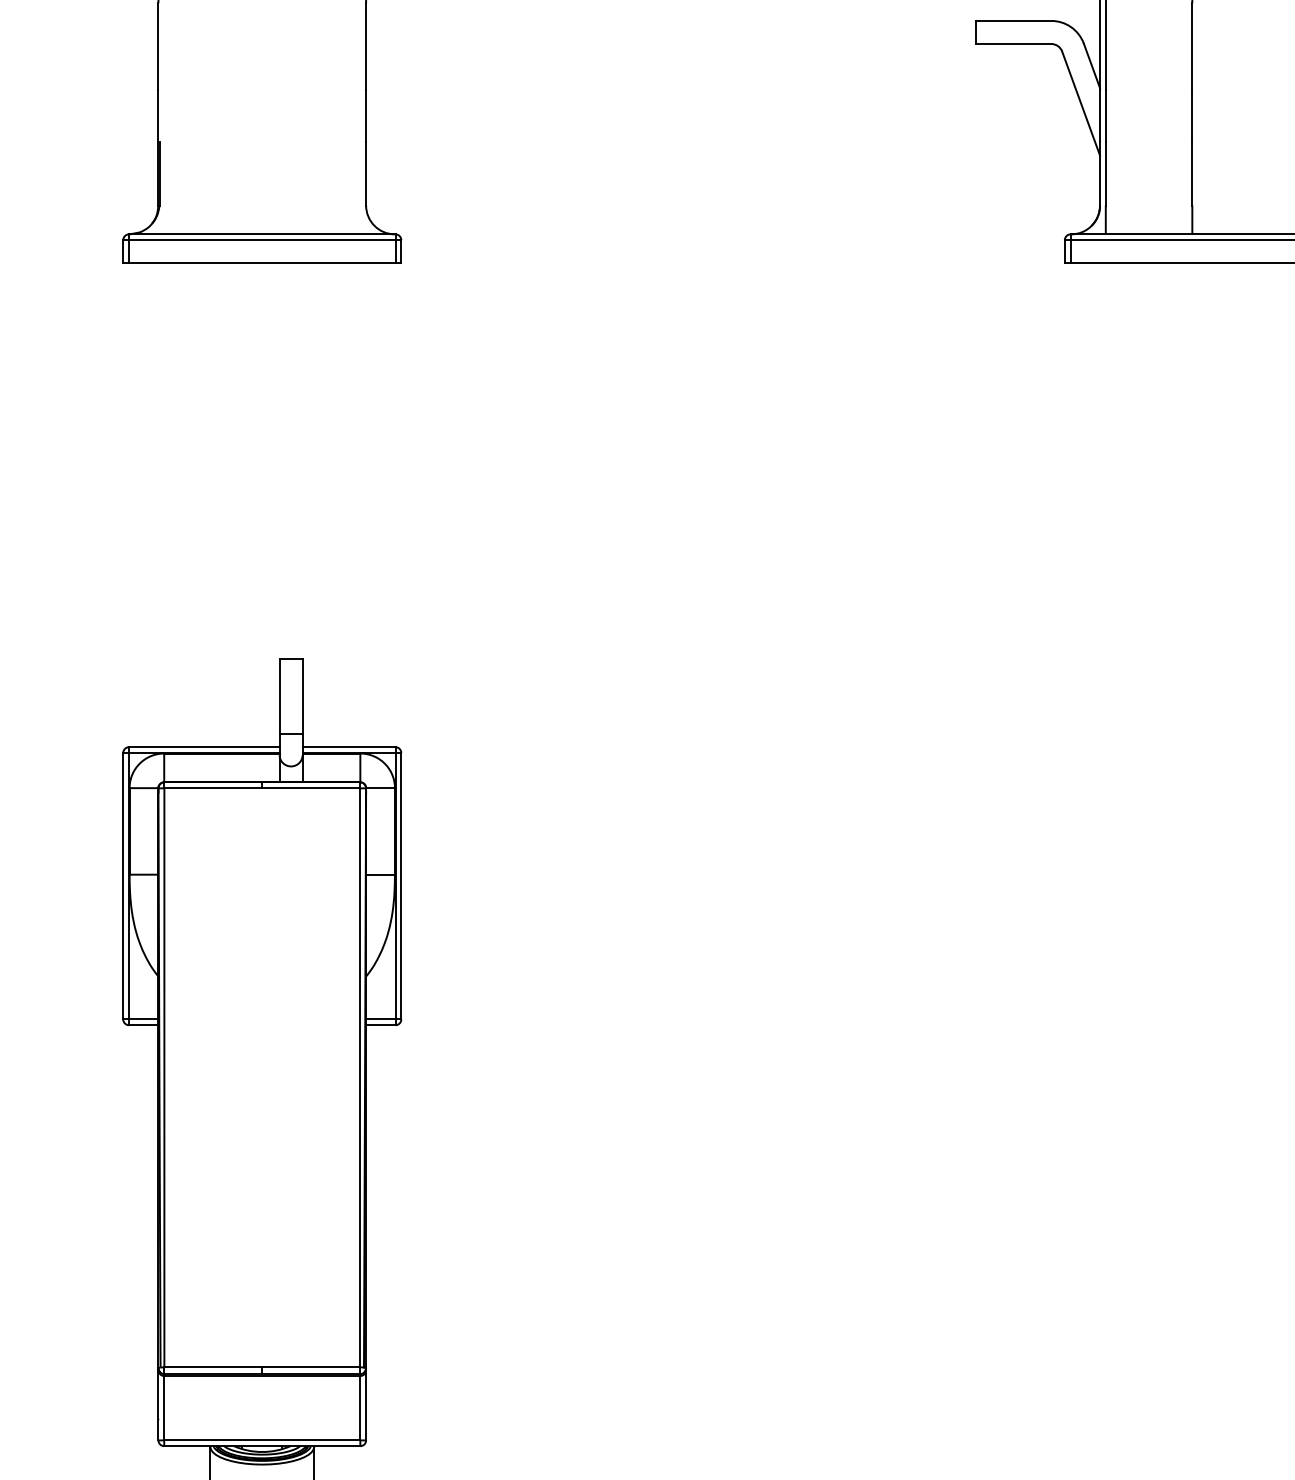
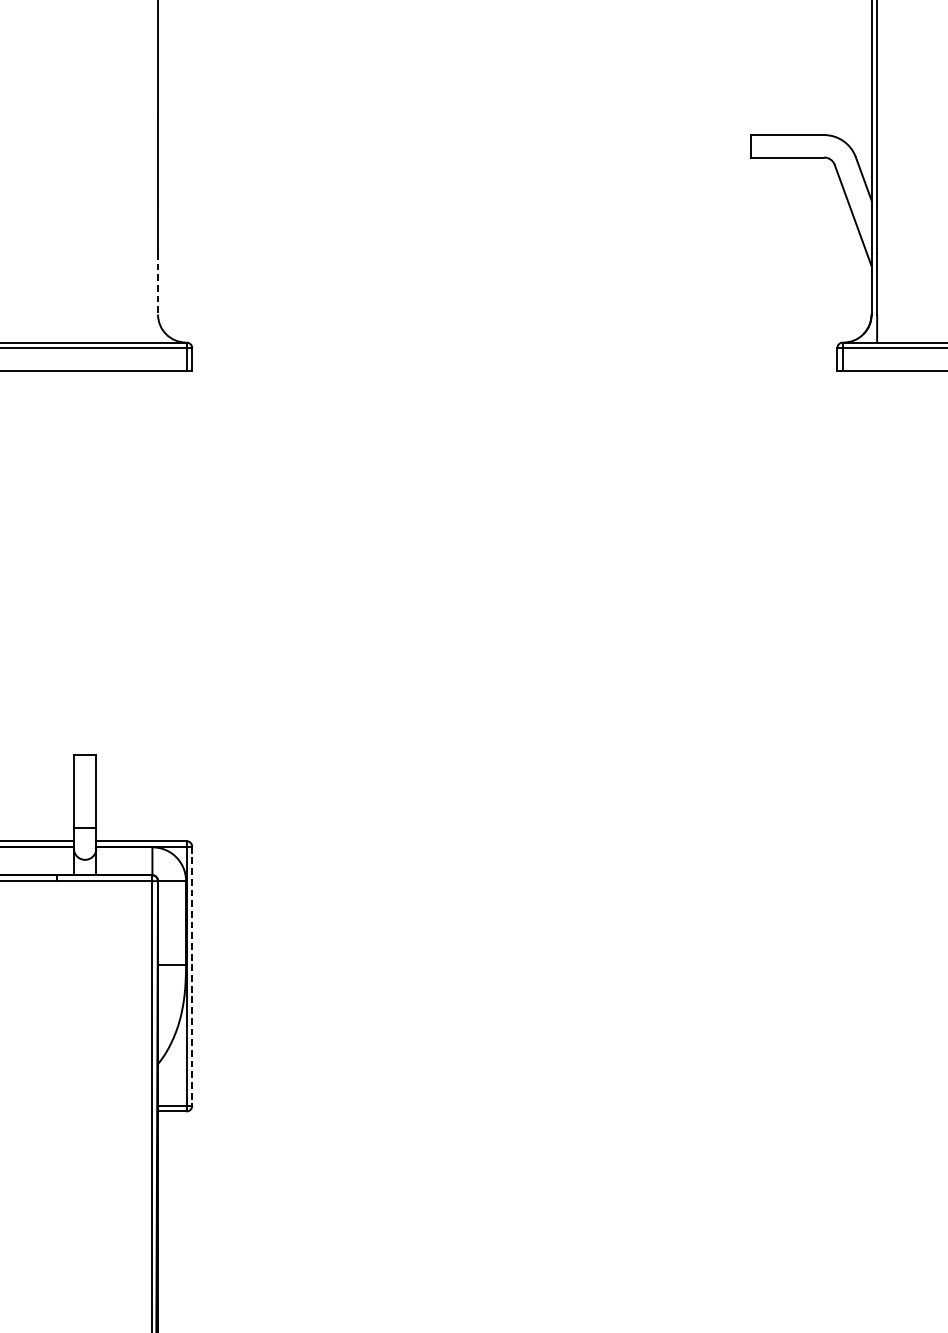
line: (366, 173) -> (158, 283), solid -> dashed
line: (401, 886) -> (192, 976), solid -> dashed

